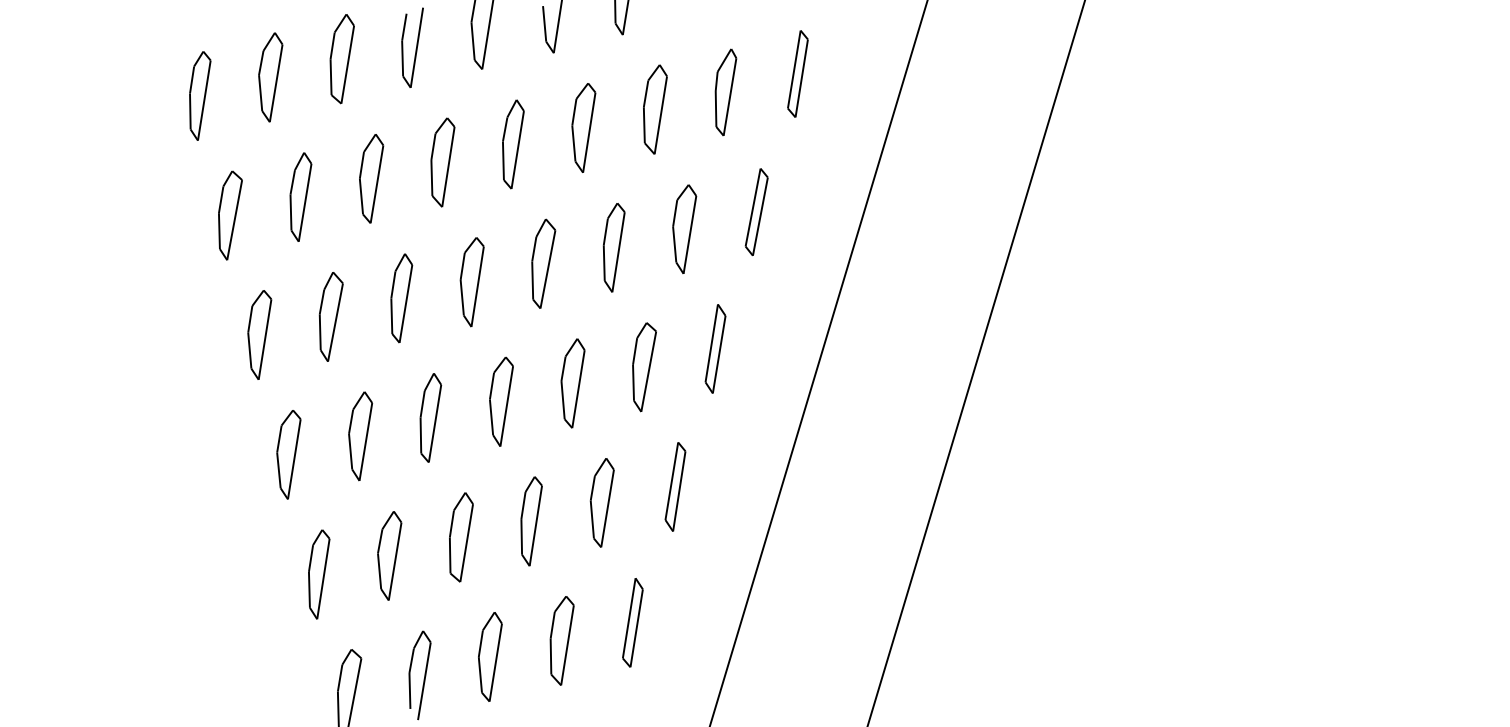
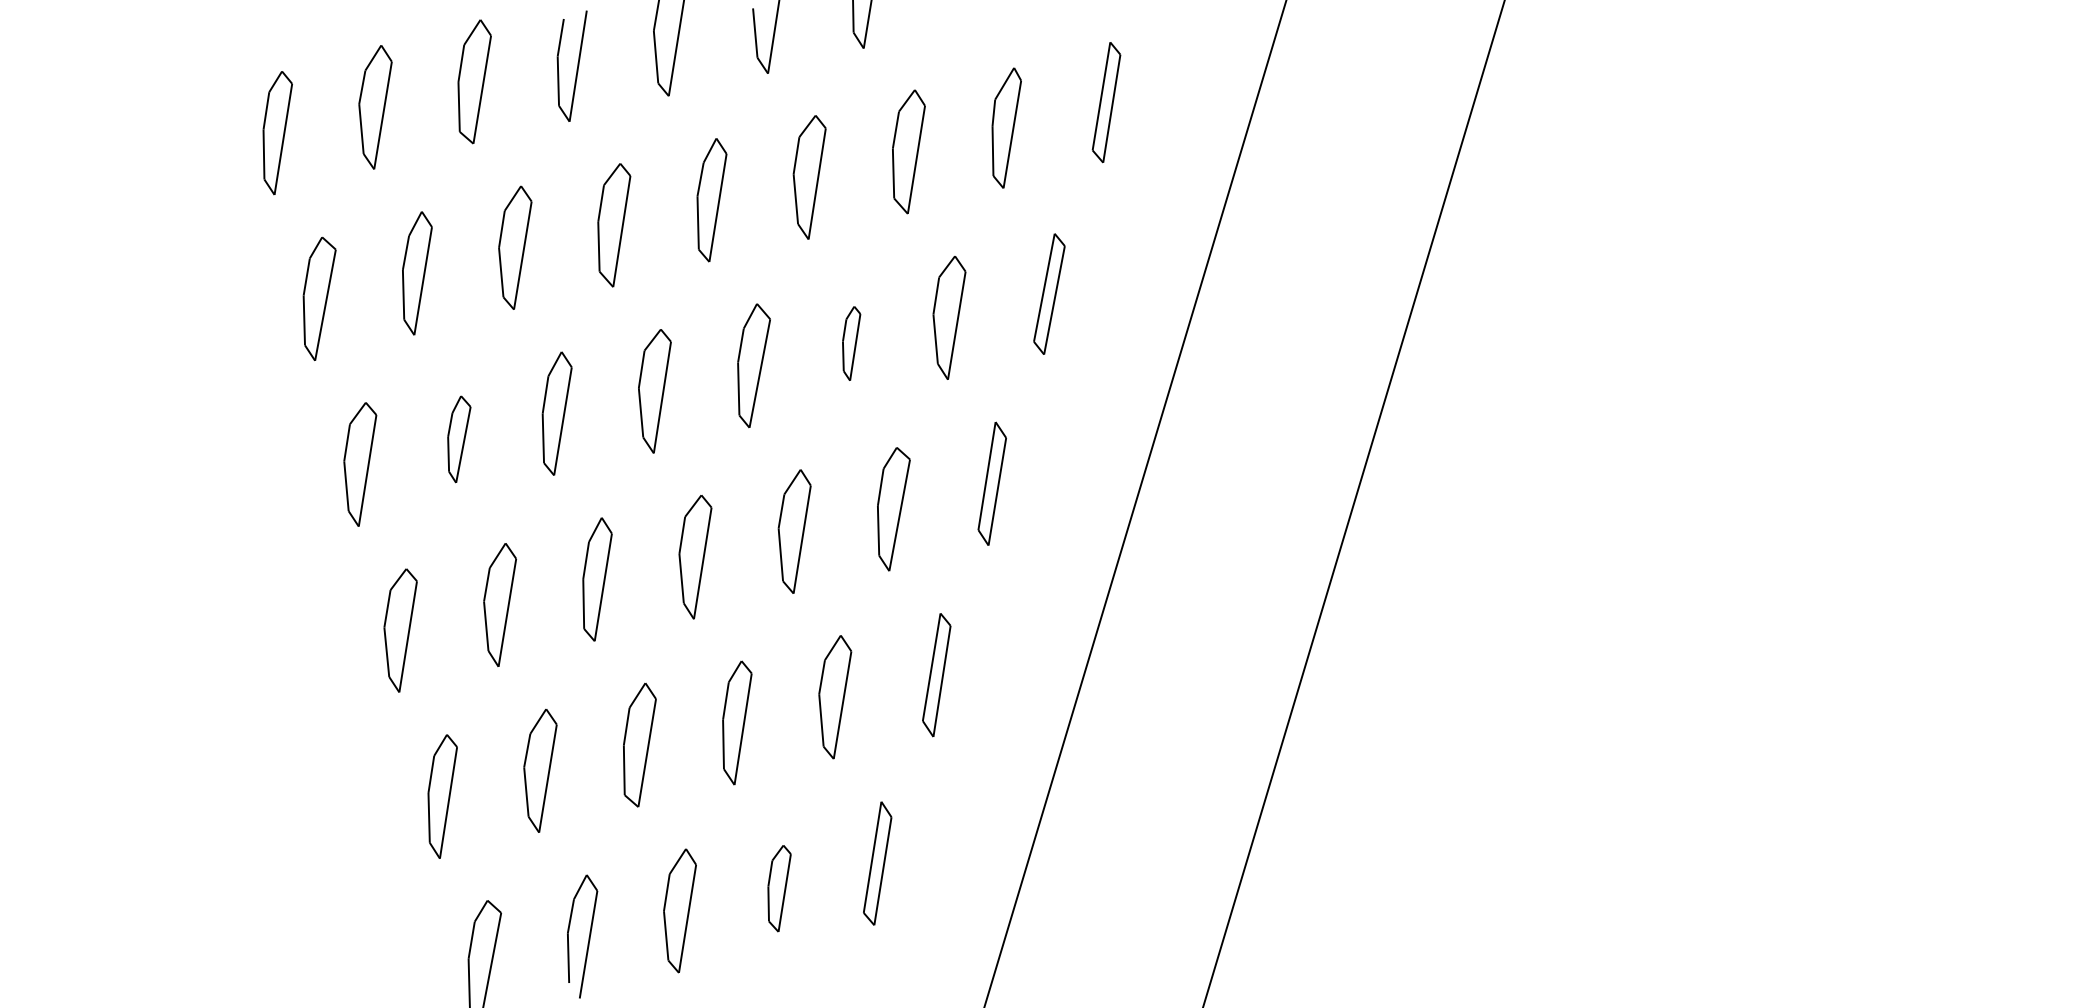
part: (613, 247) -> (850, 343), size x0.6
part: (330, 316) -> (458, 438), size x0.7
part: (561, 640) -> (778, 888), size x0.7

